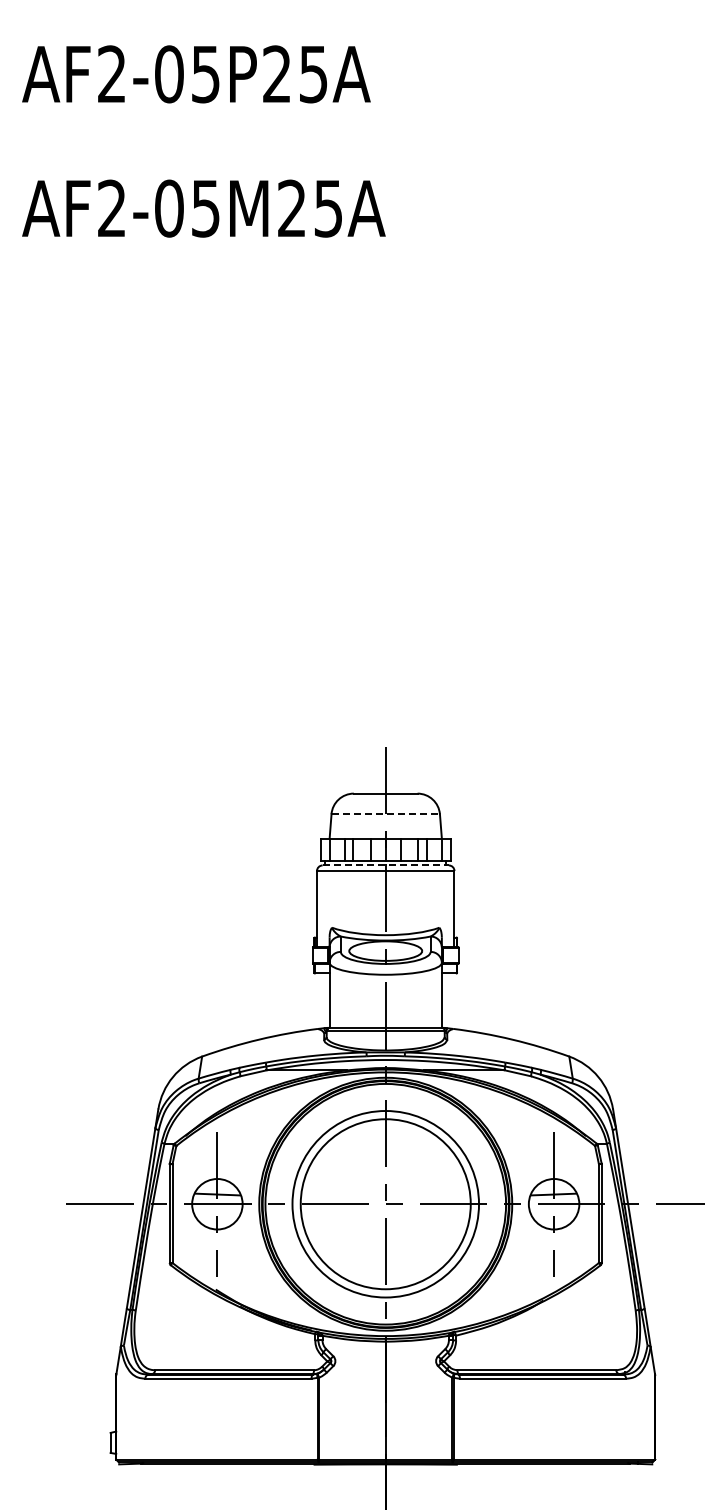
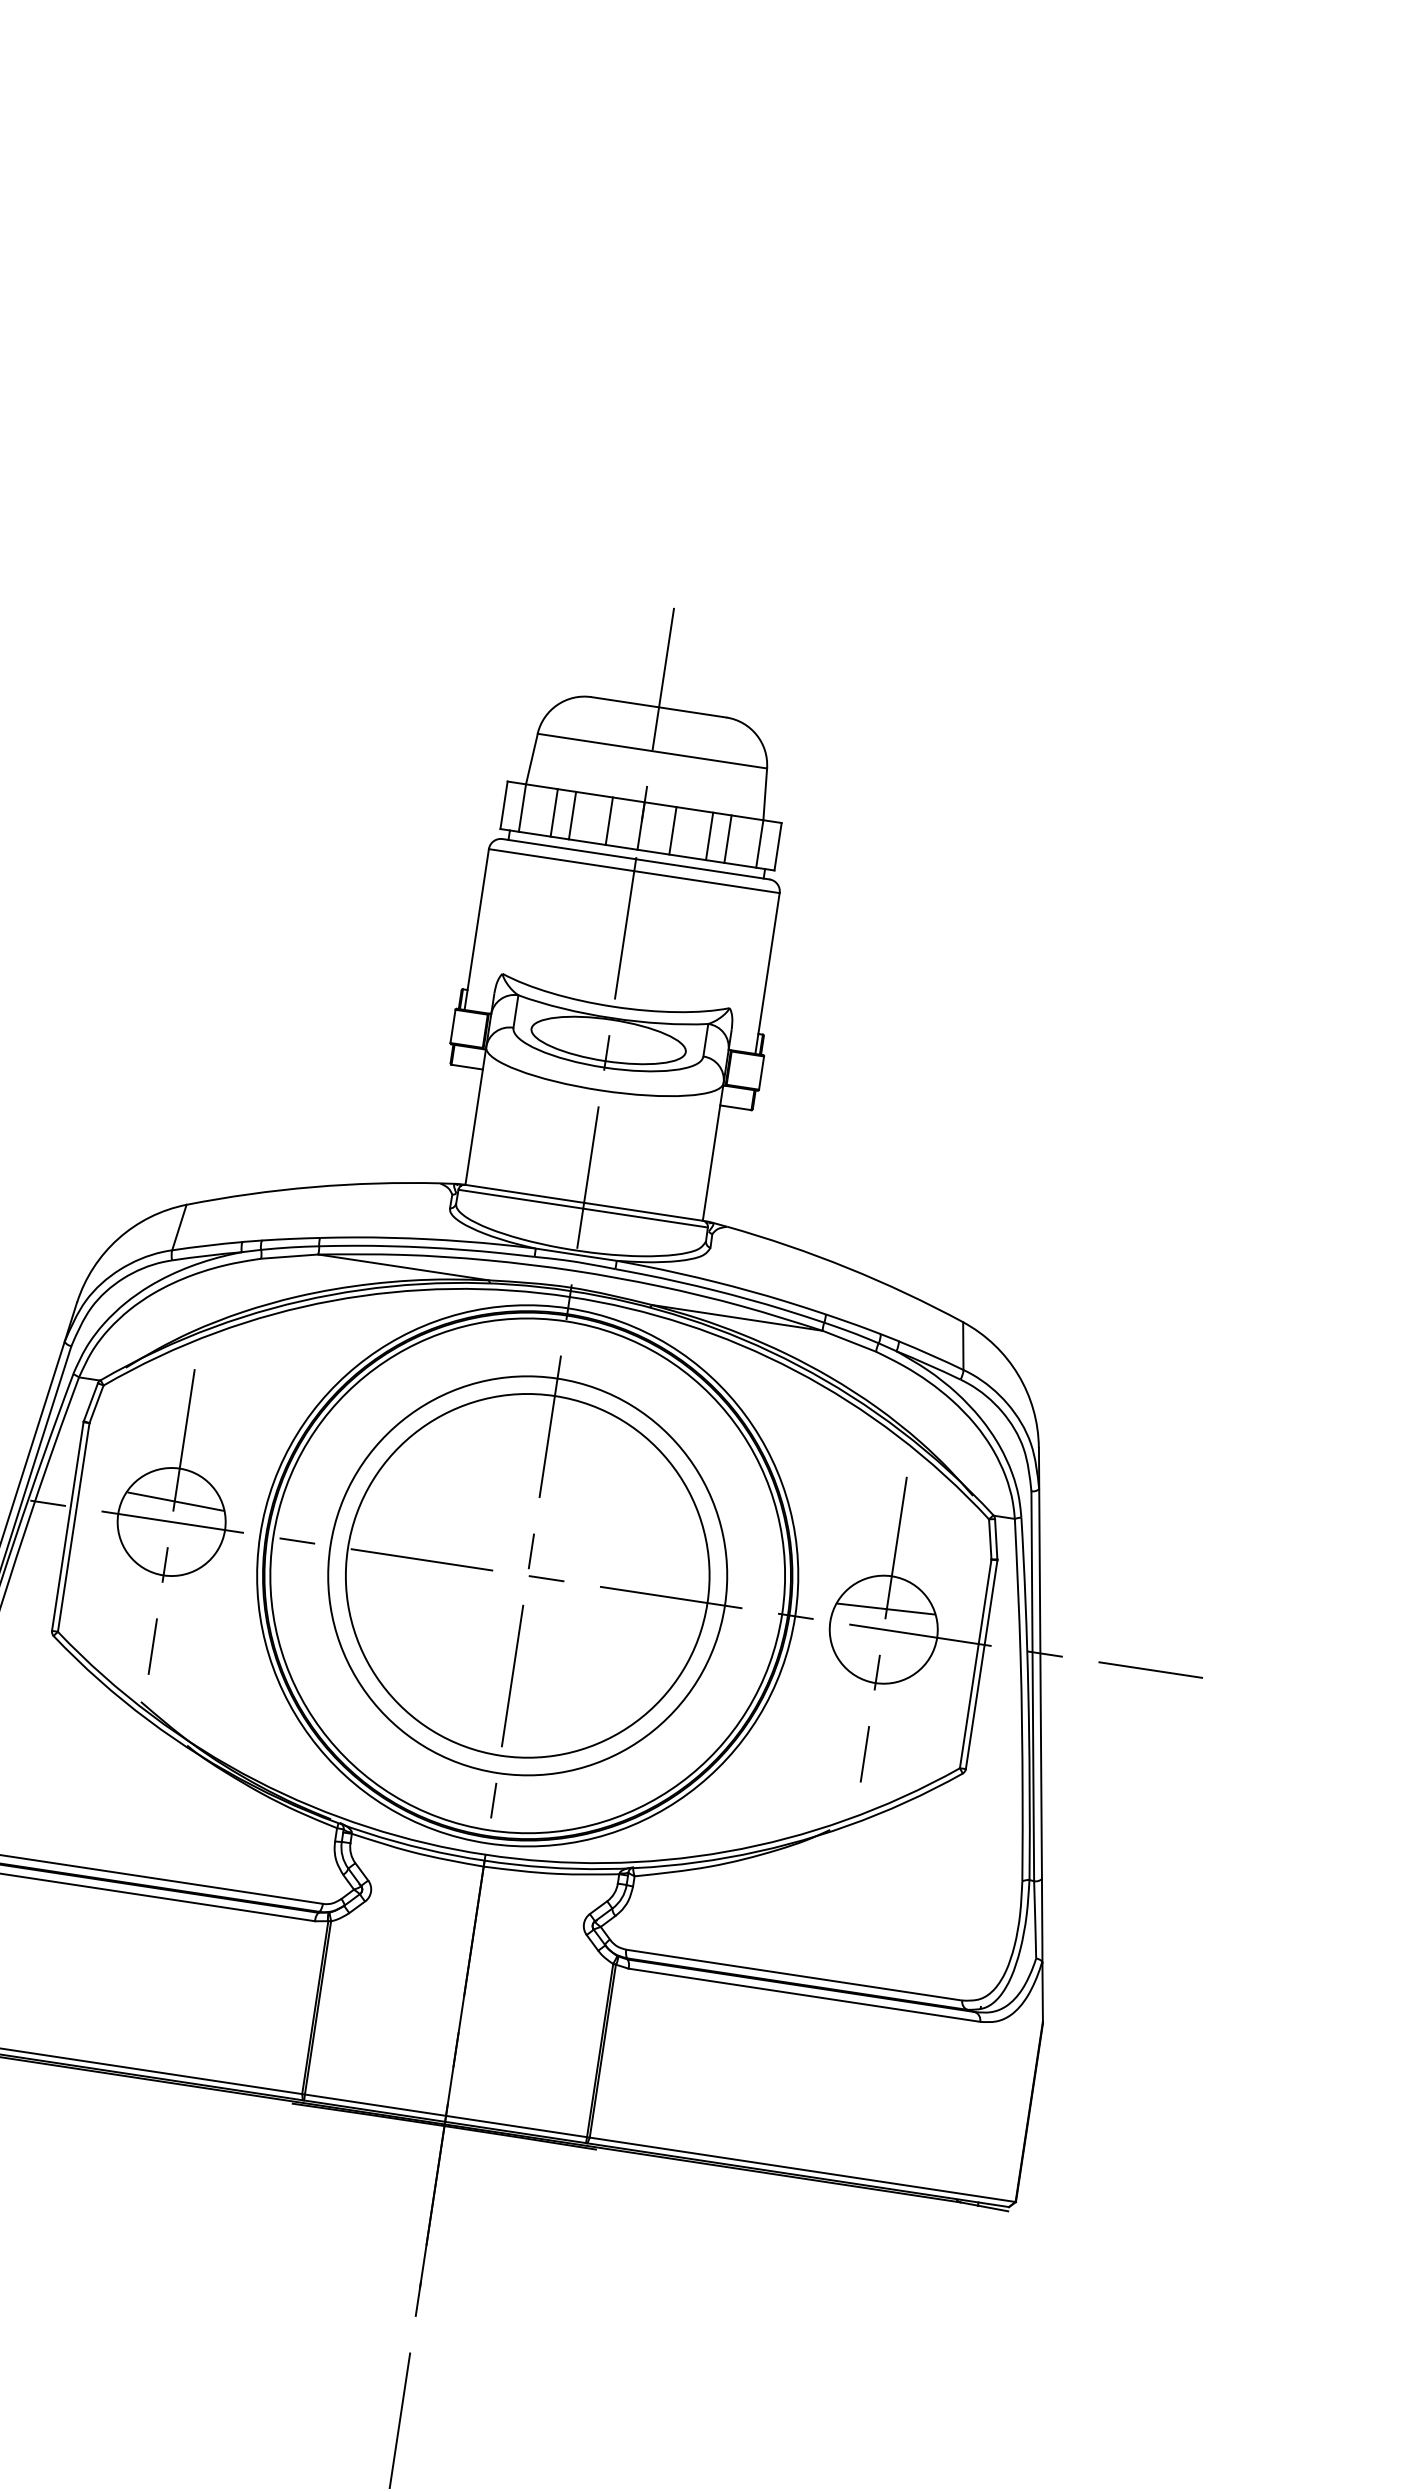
line: (386, 814) -> (653, 751), dashed -> solid
line: (386, 865) -> (637, 859), dashed -> solid

